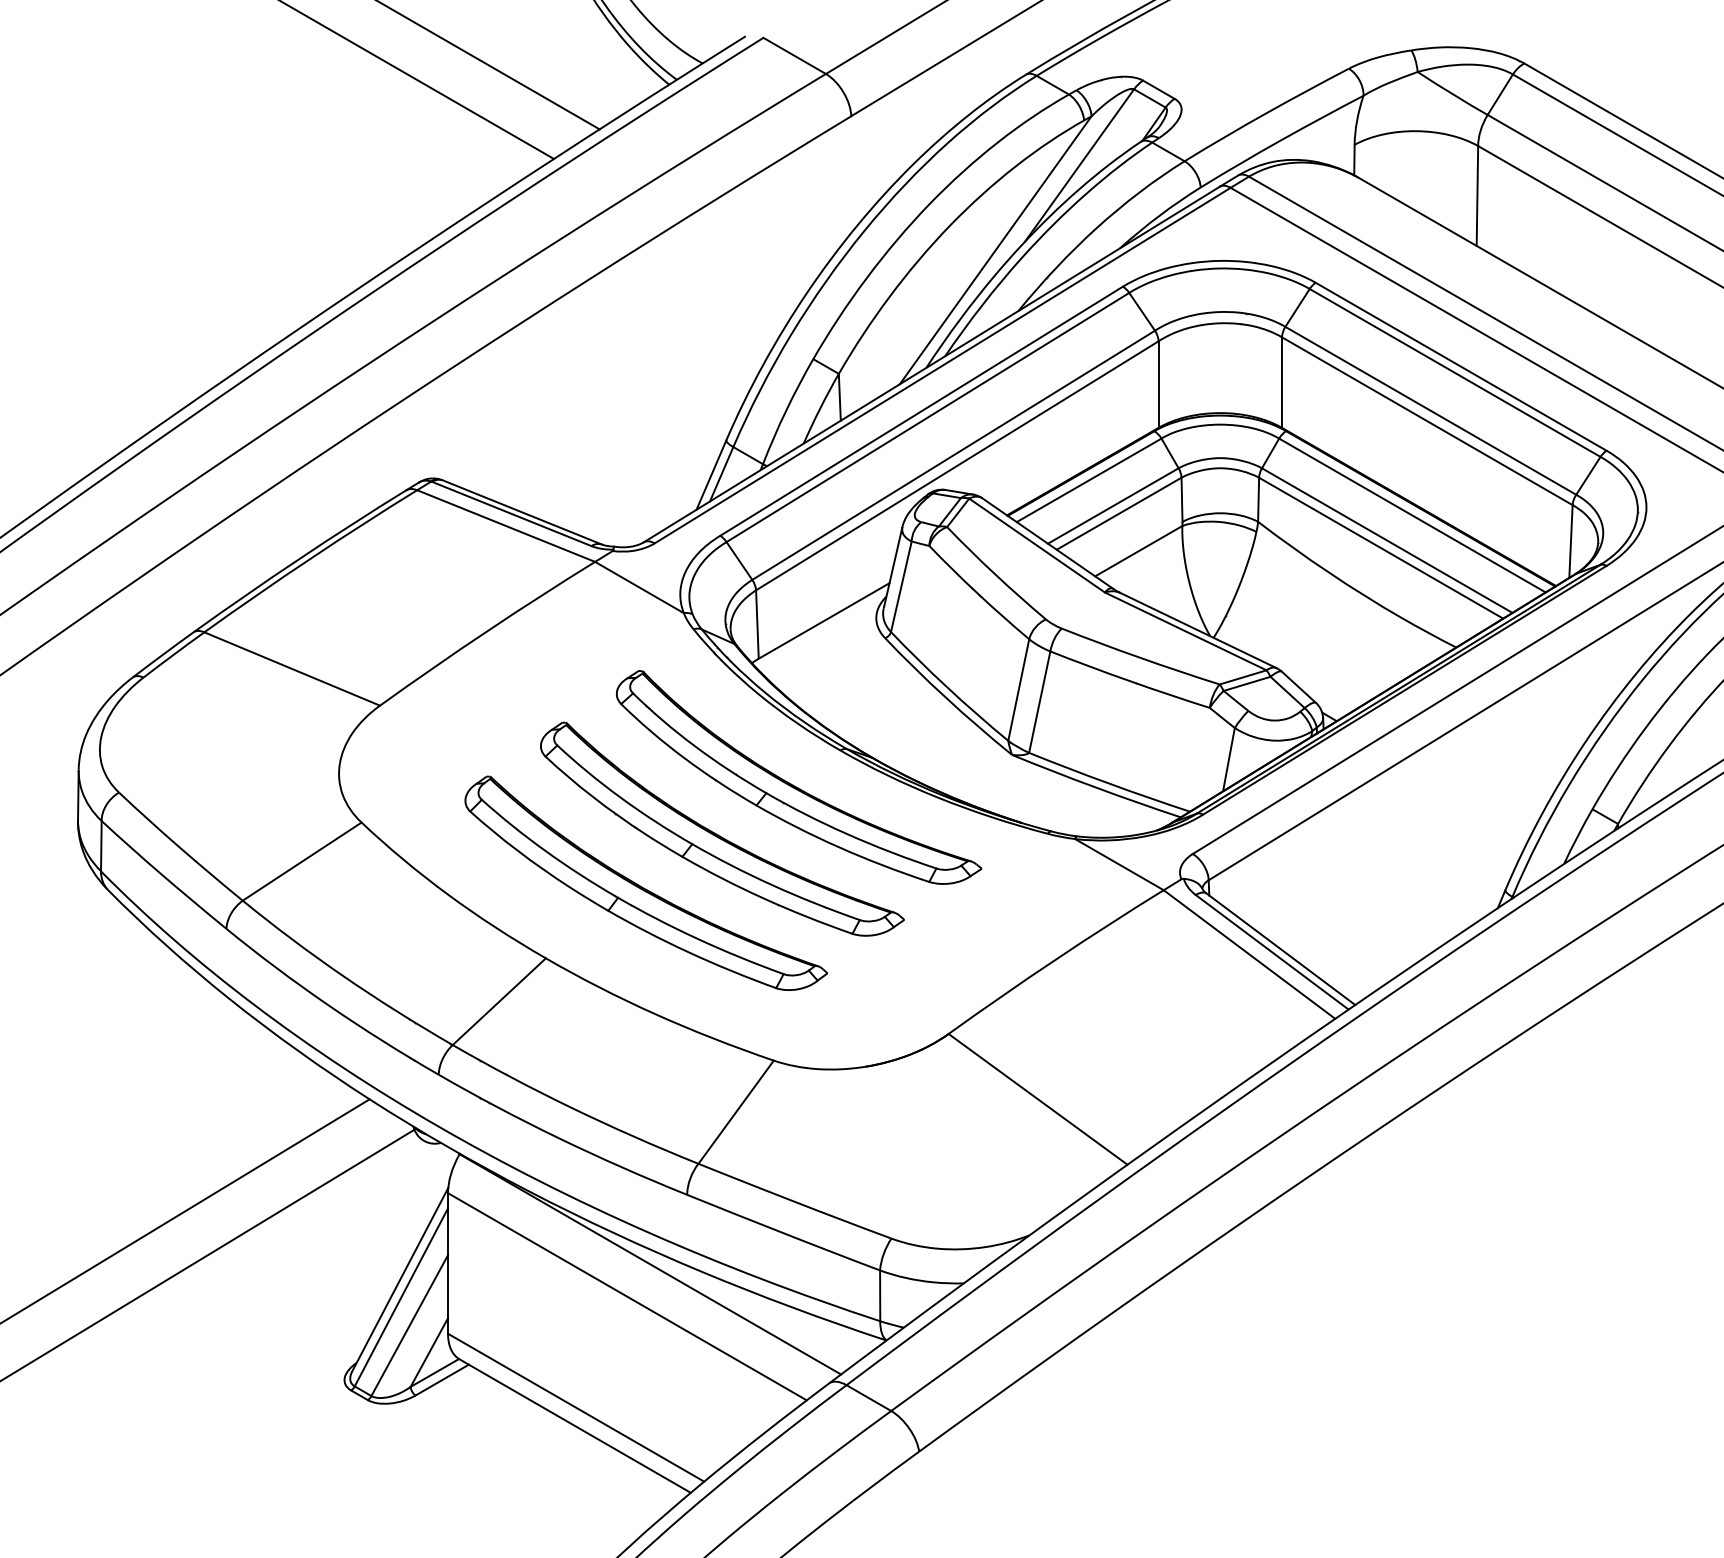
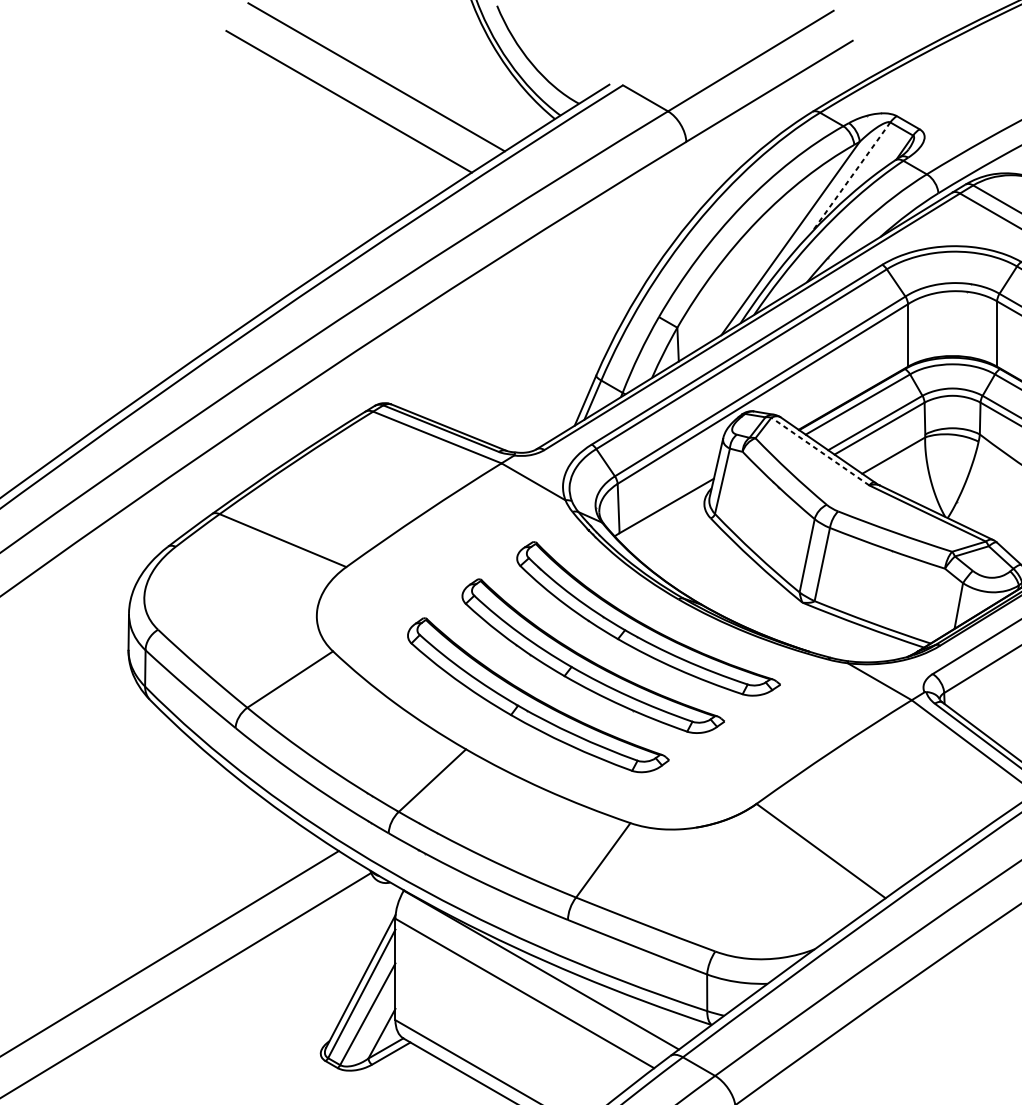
line: (1079, 165) -> (850, 177), solid -> dashed
line: (1036, 545) -> (819, 451), solid -> dashed

